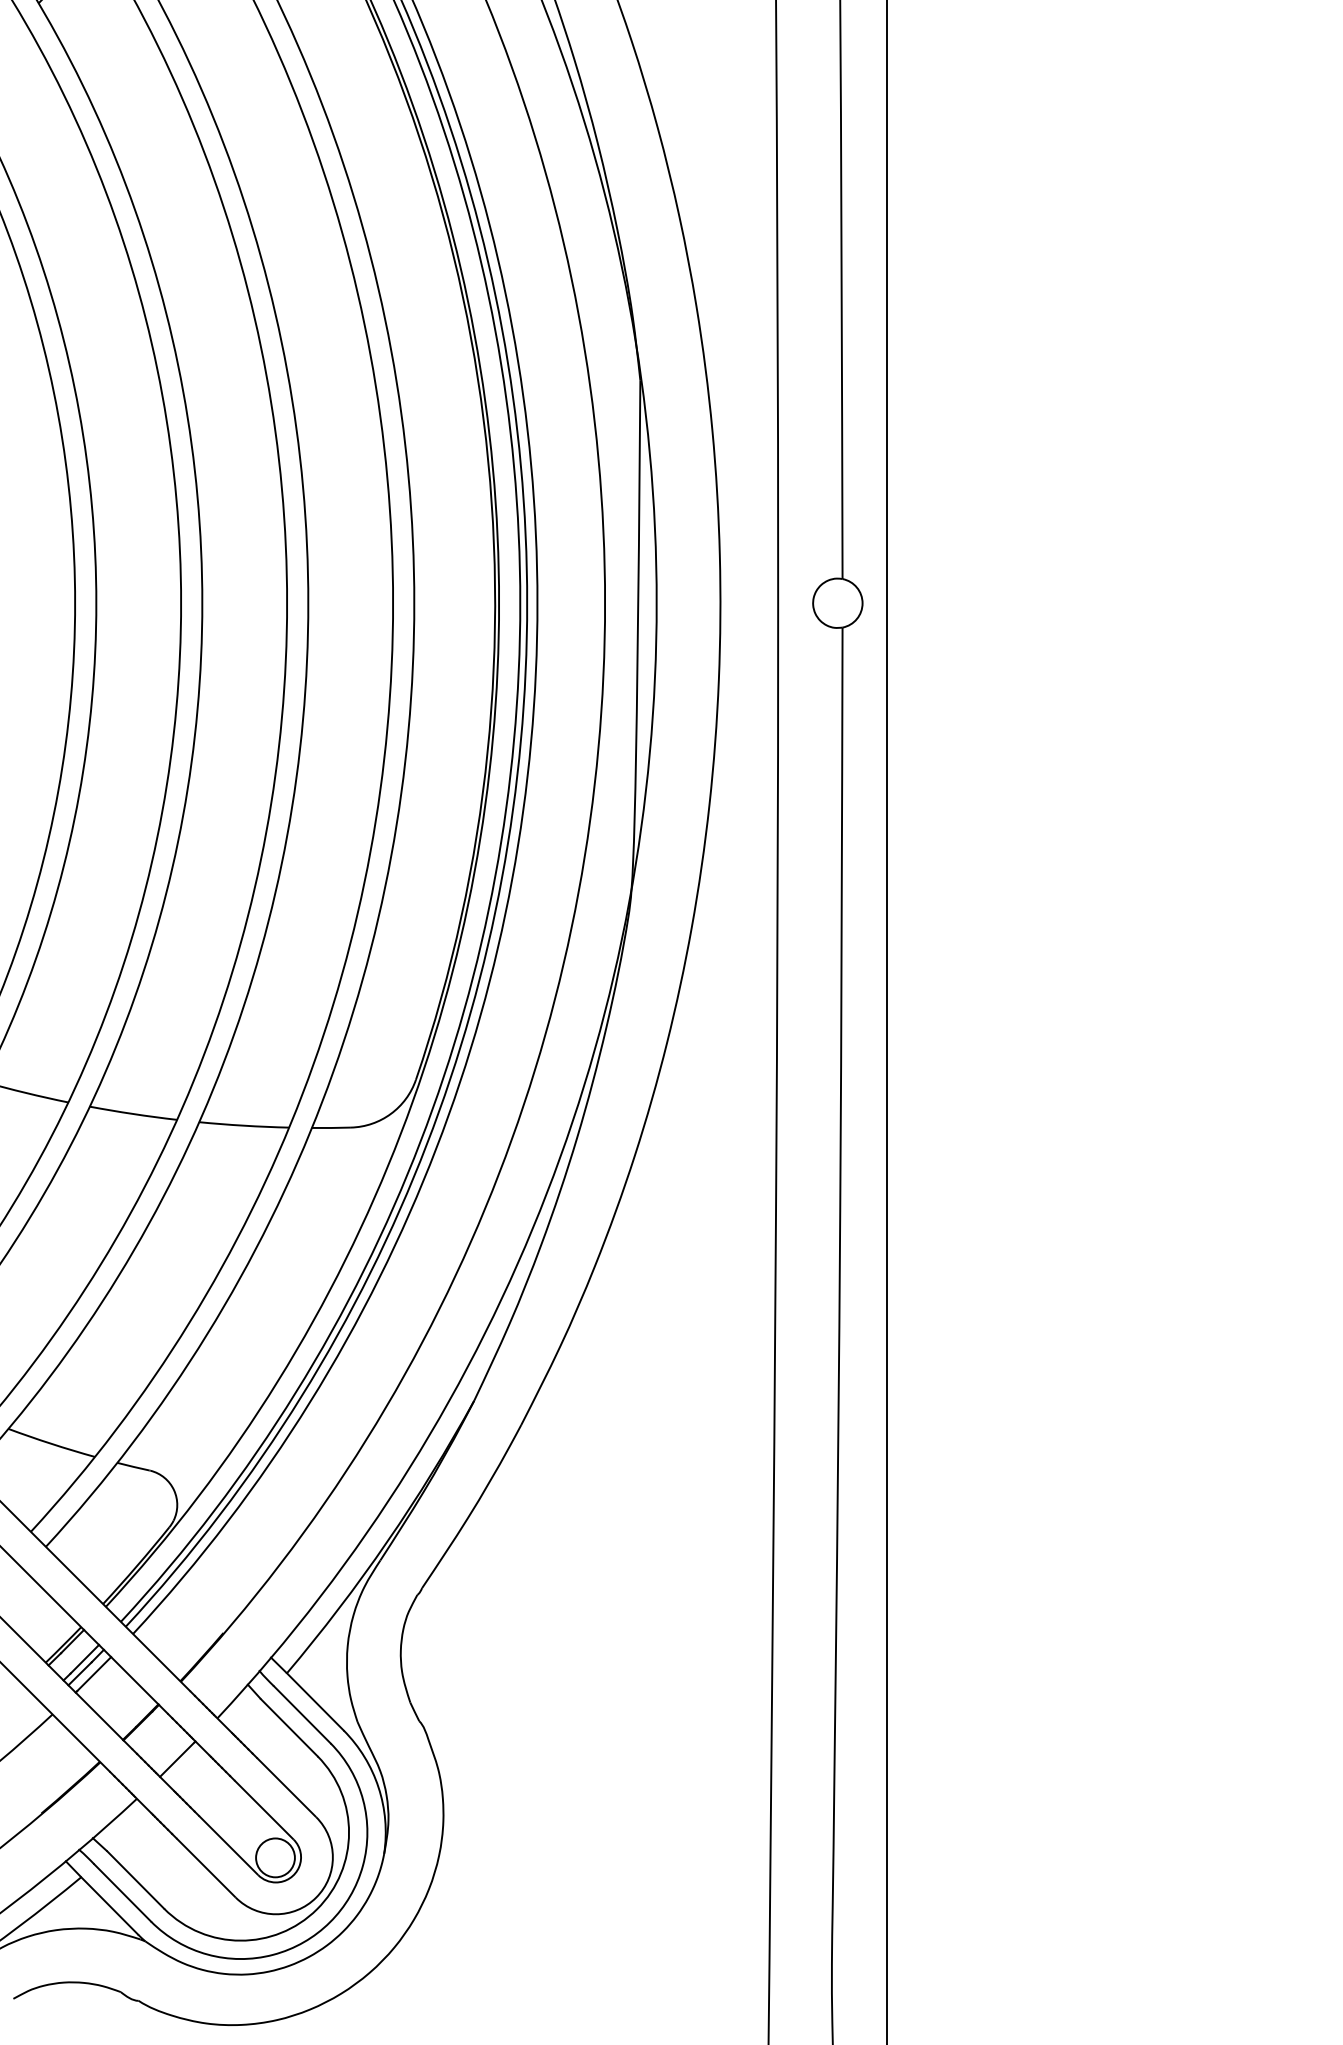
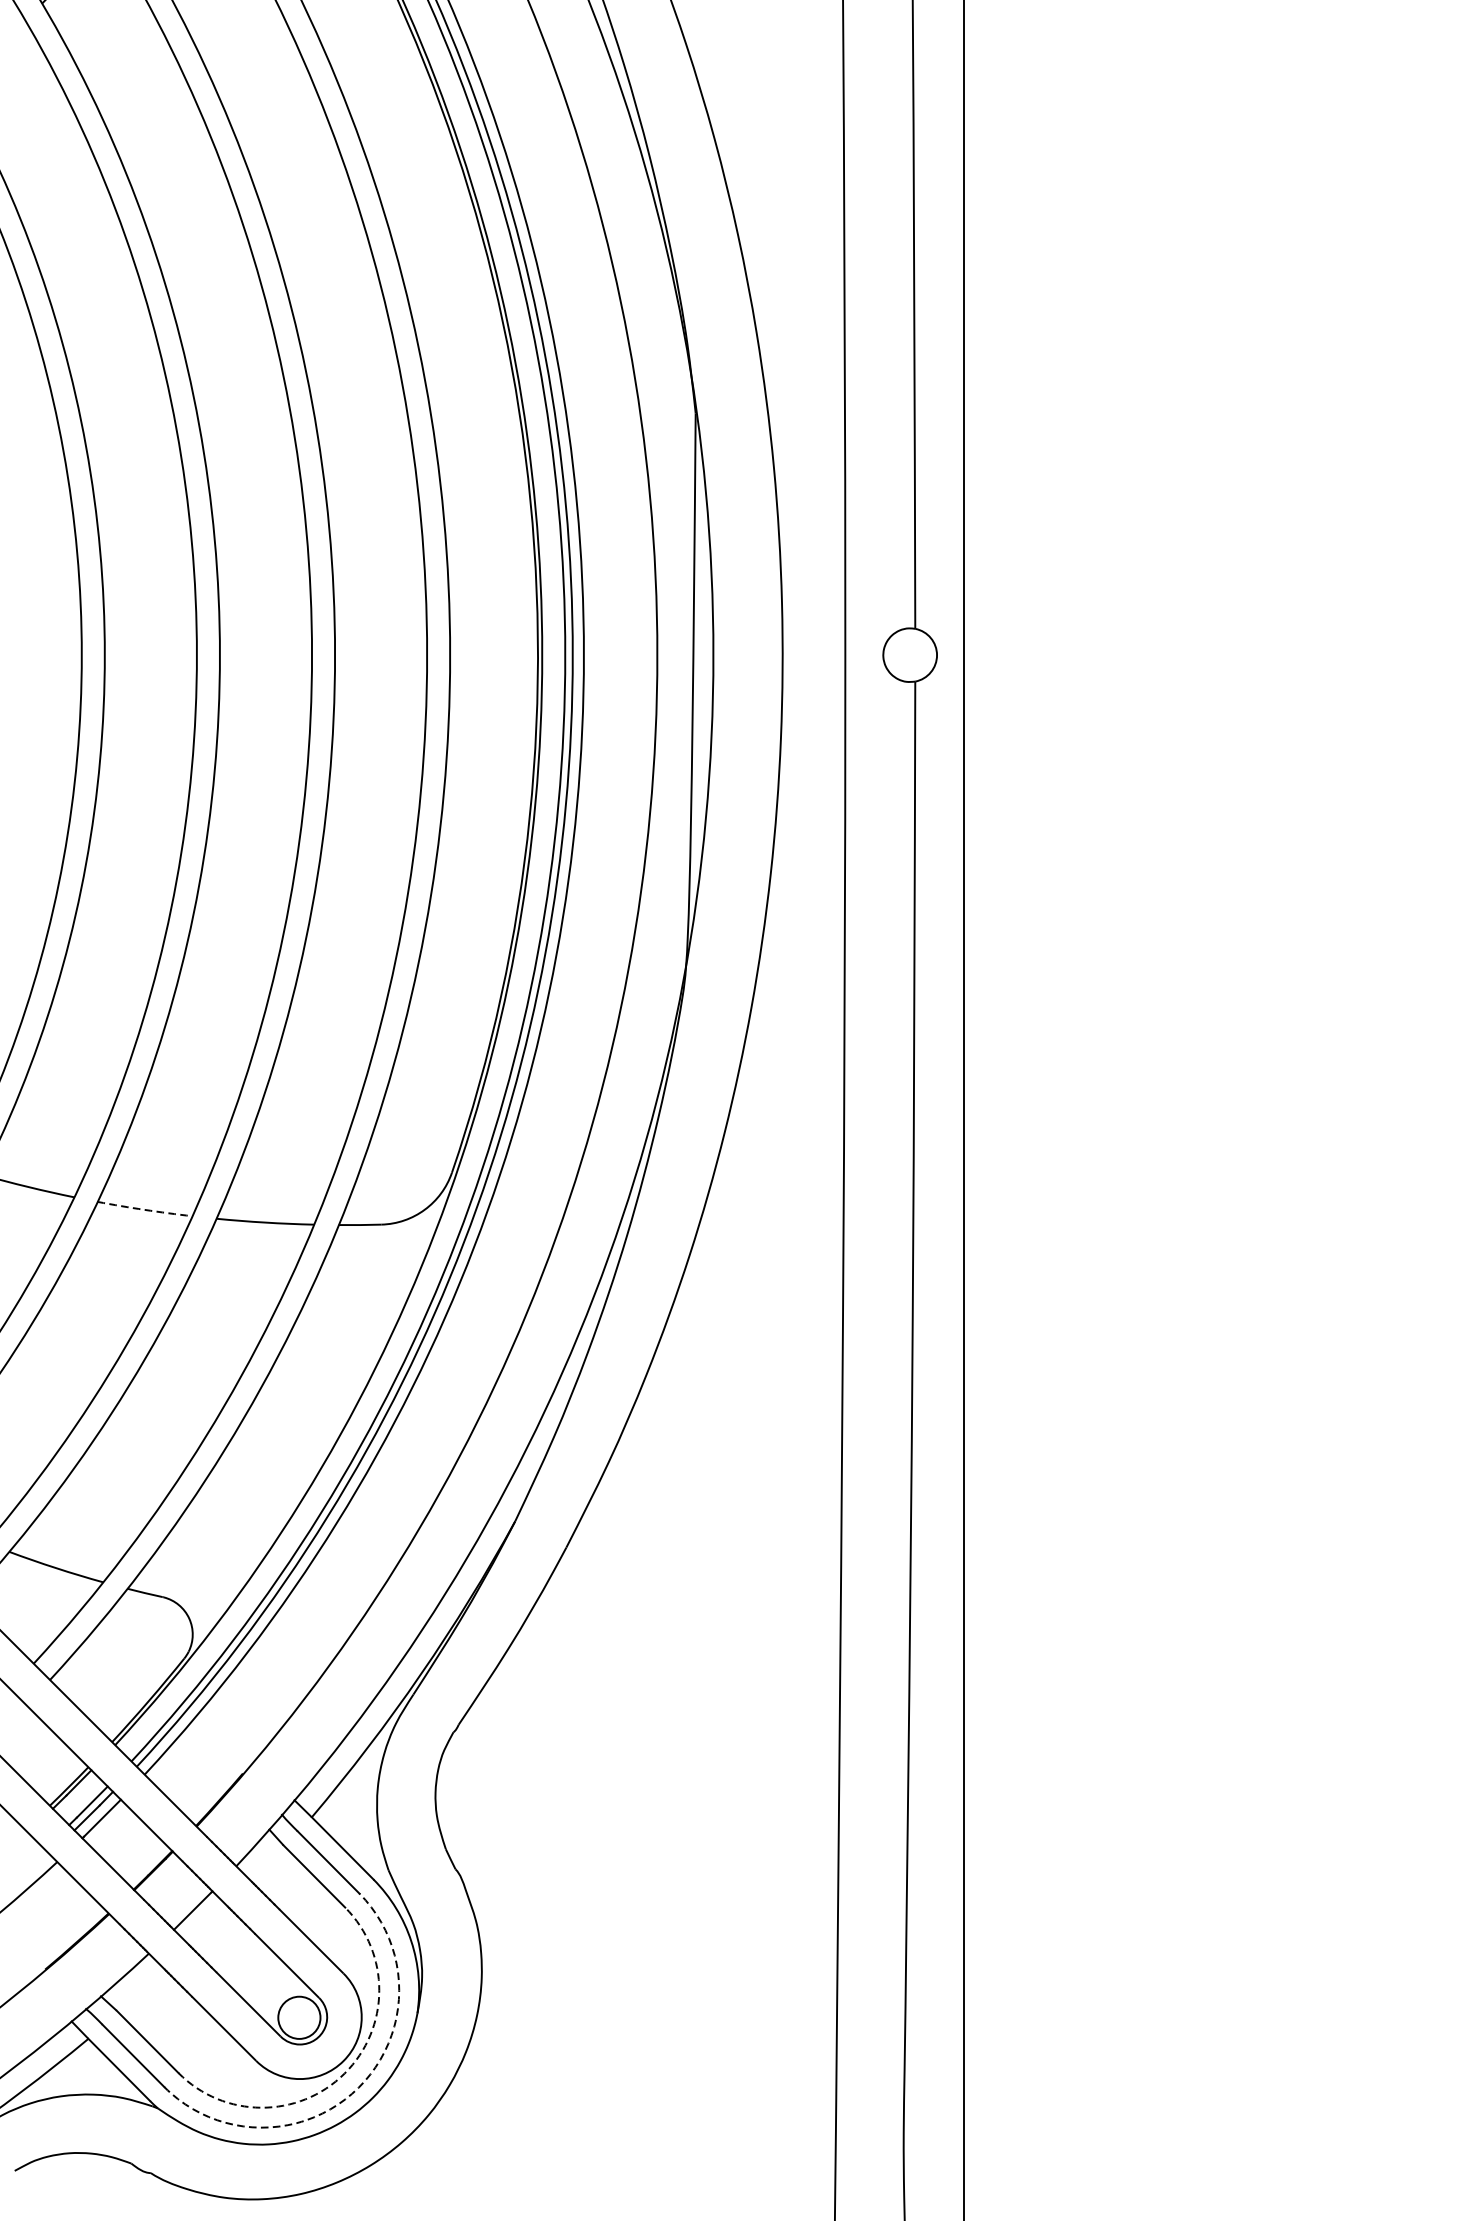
arc: (133, 1114) -> (145, 1210), solid -> dashed
arc: (317, 1909) -> (345, 2073), solid -> dashed
arc: (329, 1922) -> (358, 2087), solid -> dashed

